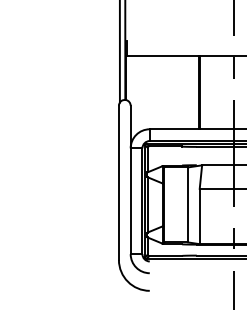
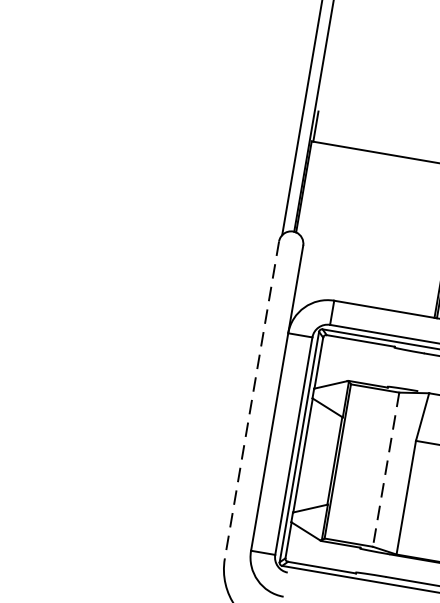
line: (118, 183) -> (250, 401), solid -> dashed
line: (187, 205) -> (385, 470), solid -> dashed

